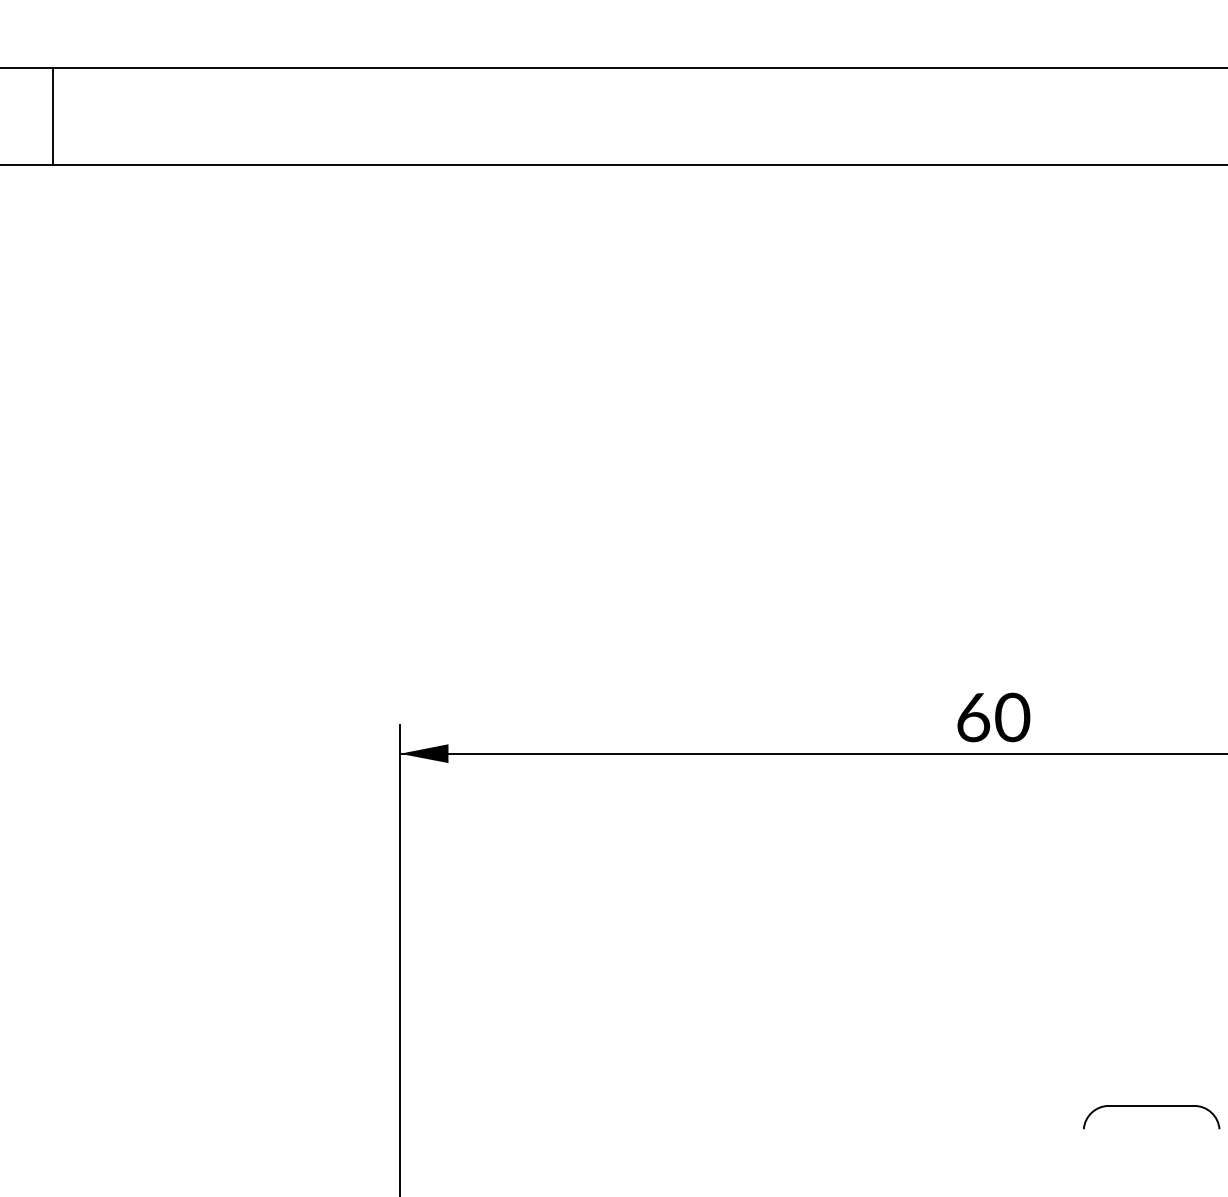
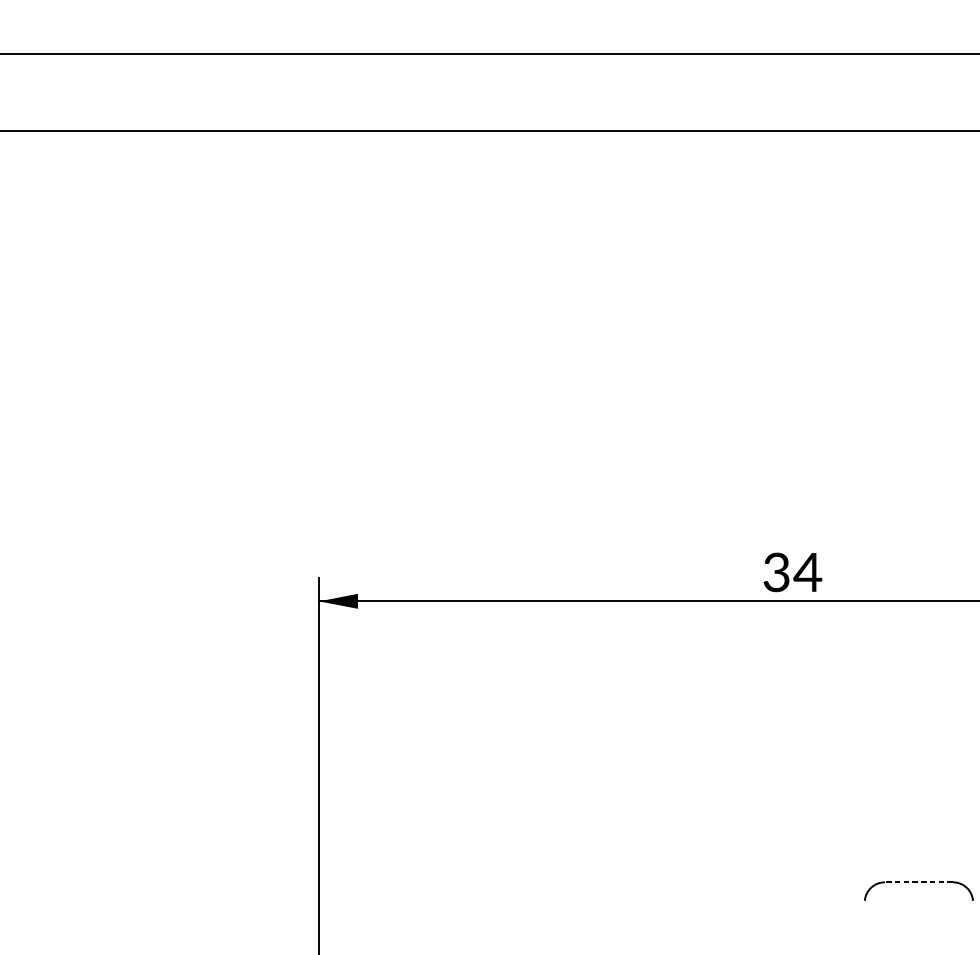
line: (53, 115) -> (42, 92), removed
text: (993, 717) -> (792, 572), 60 -> 34
line: (1151, 1105) -> (918, 881), solid -> dashed

